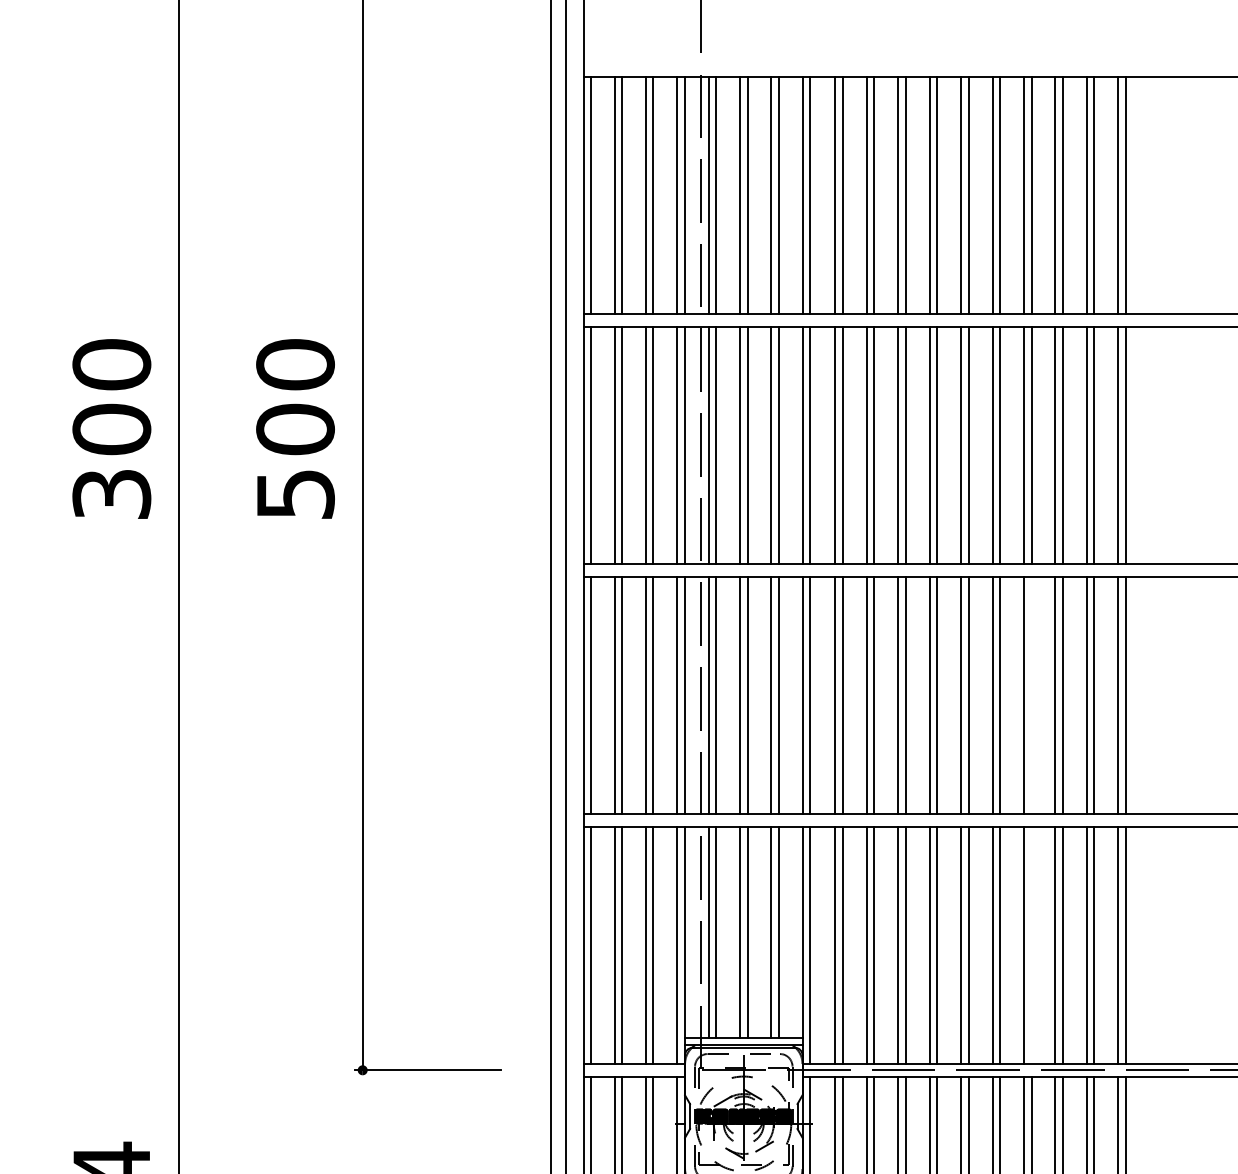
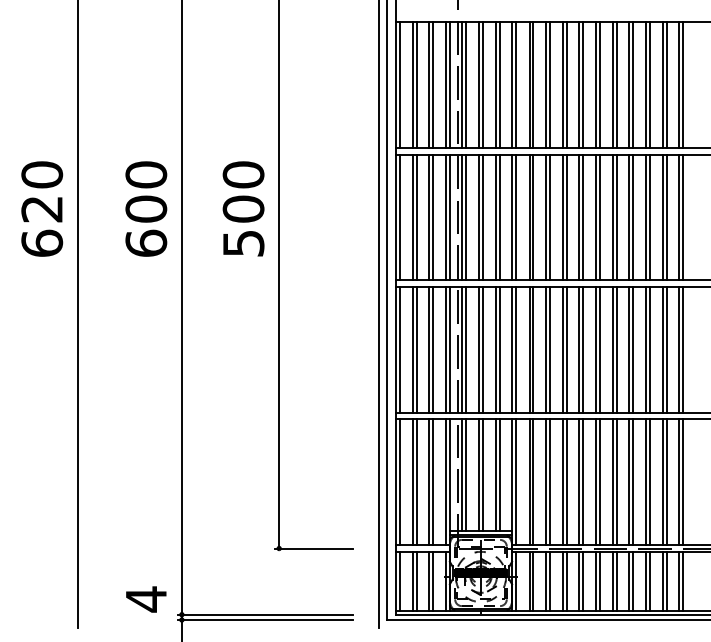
text: (112, 492) -> (146, 242), 300 -> 600
line: (1031, 694) -> (633, 349), added
line: (1031, 945) -> (633, 482), added

